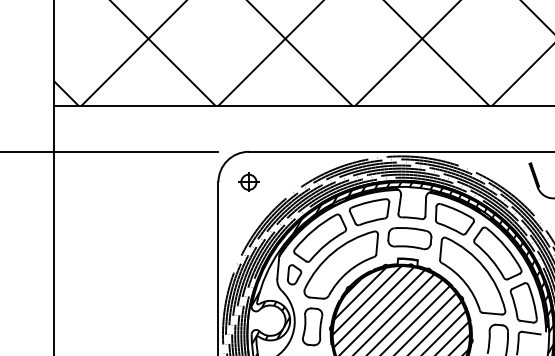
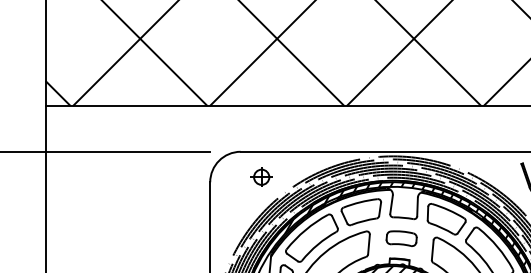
part: (248, 181) -> (261, 176), moved
part: (409, 238) -> (401, 238), size x0.7

